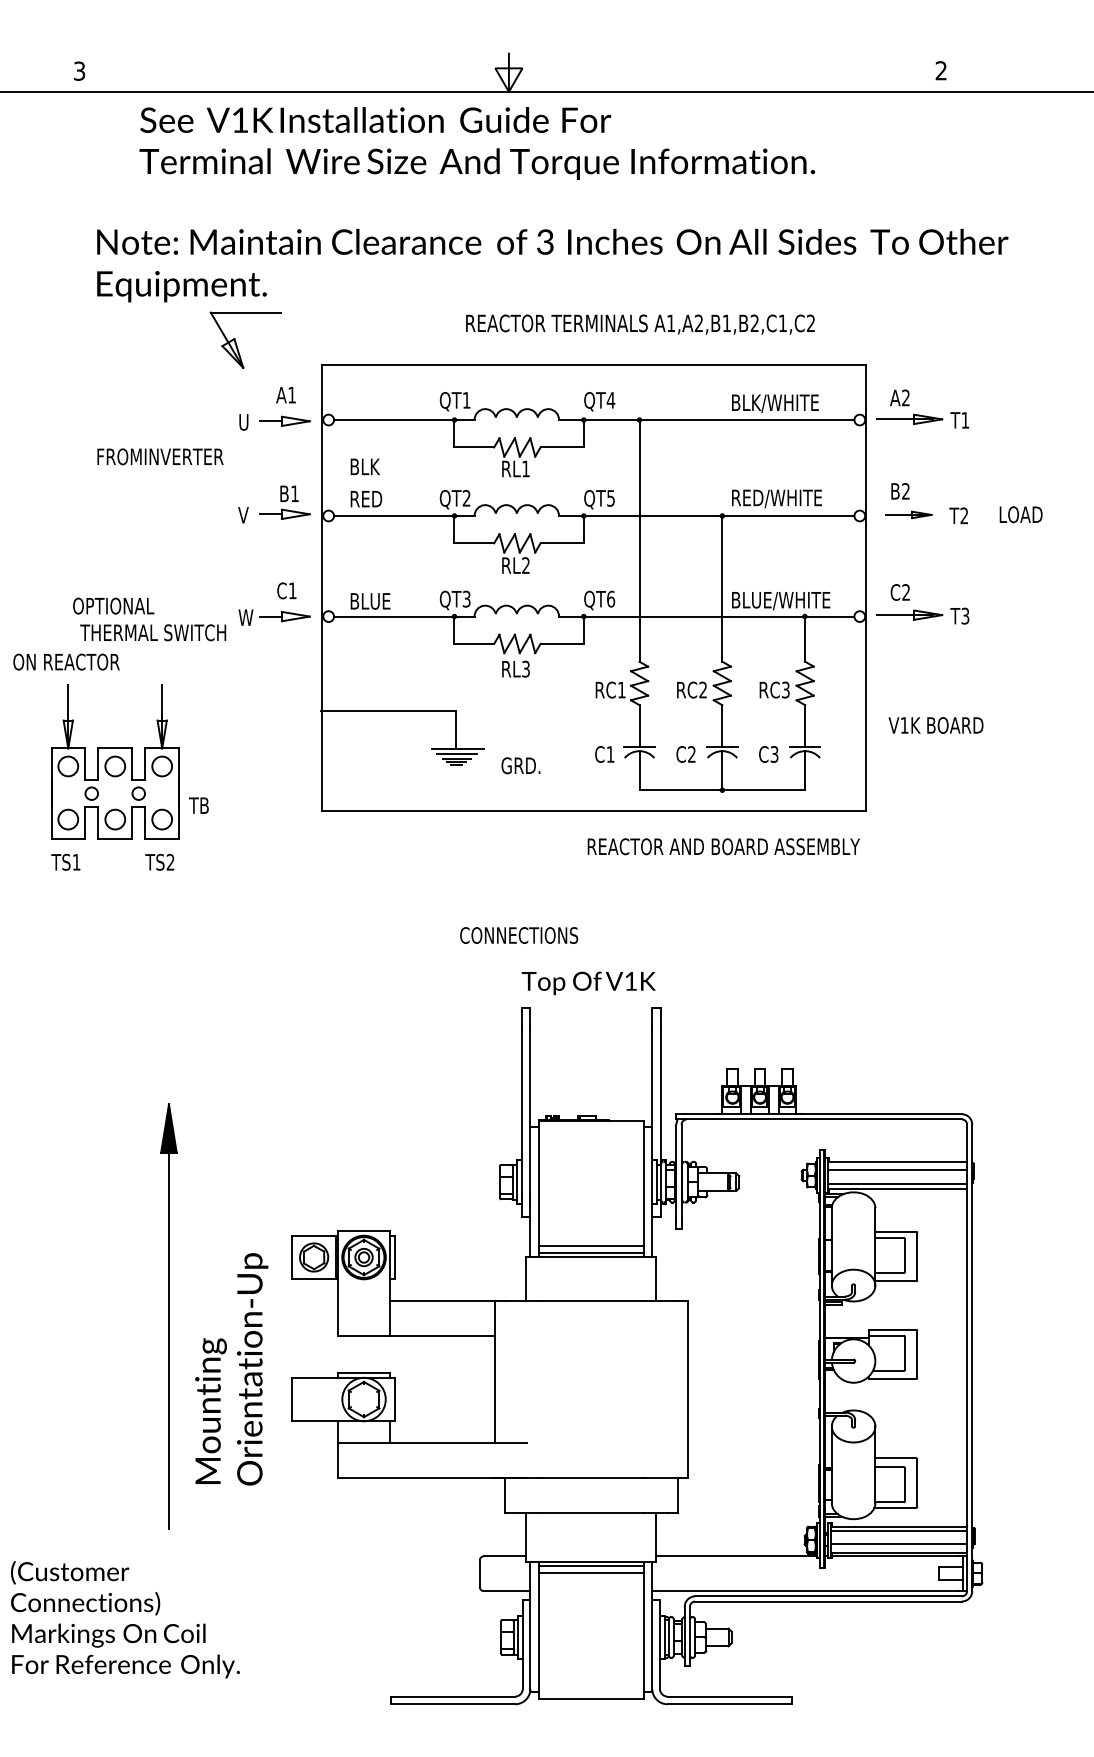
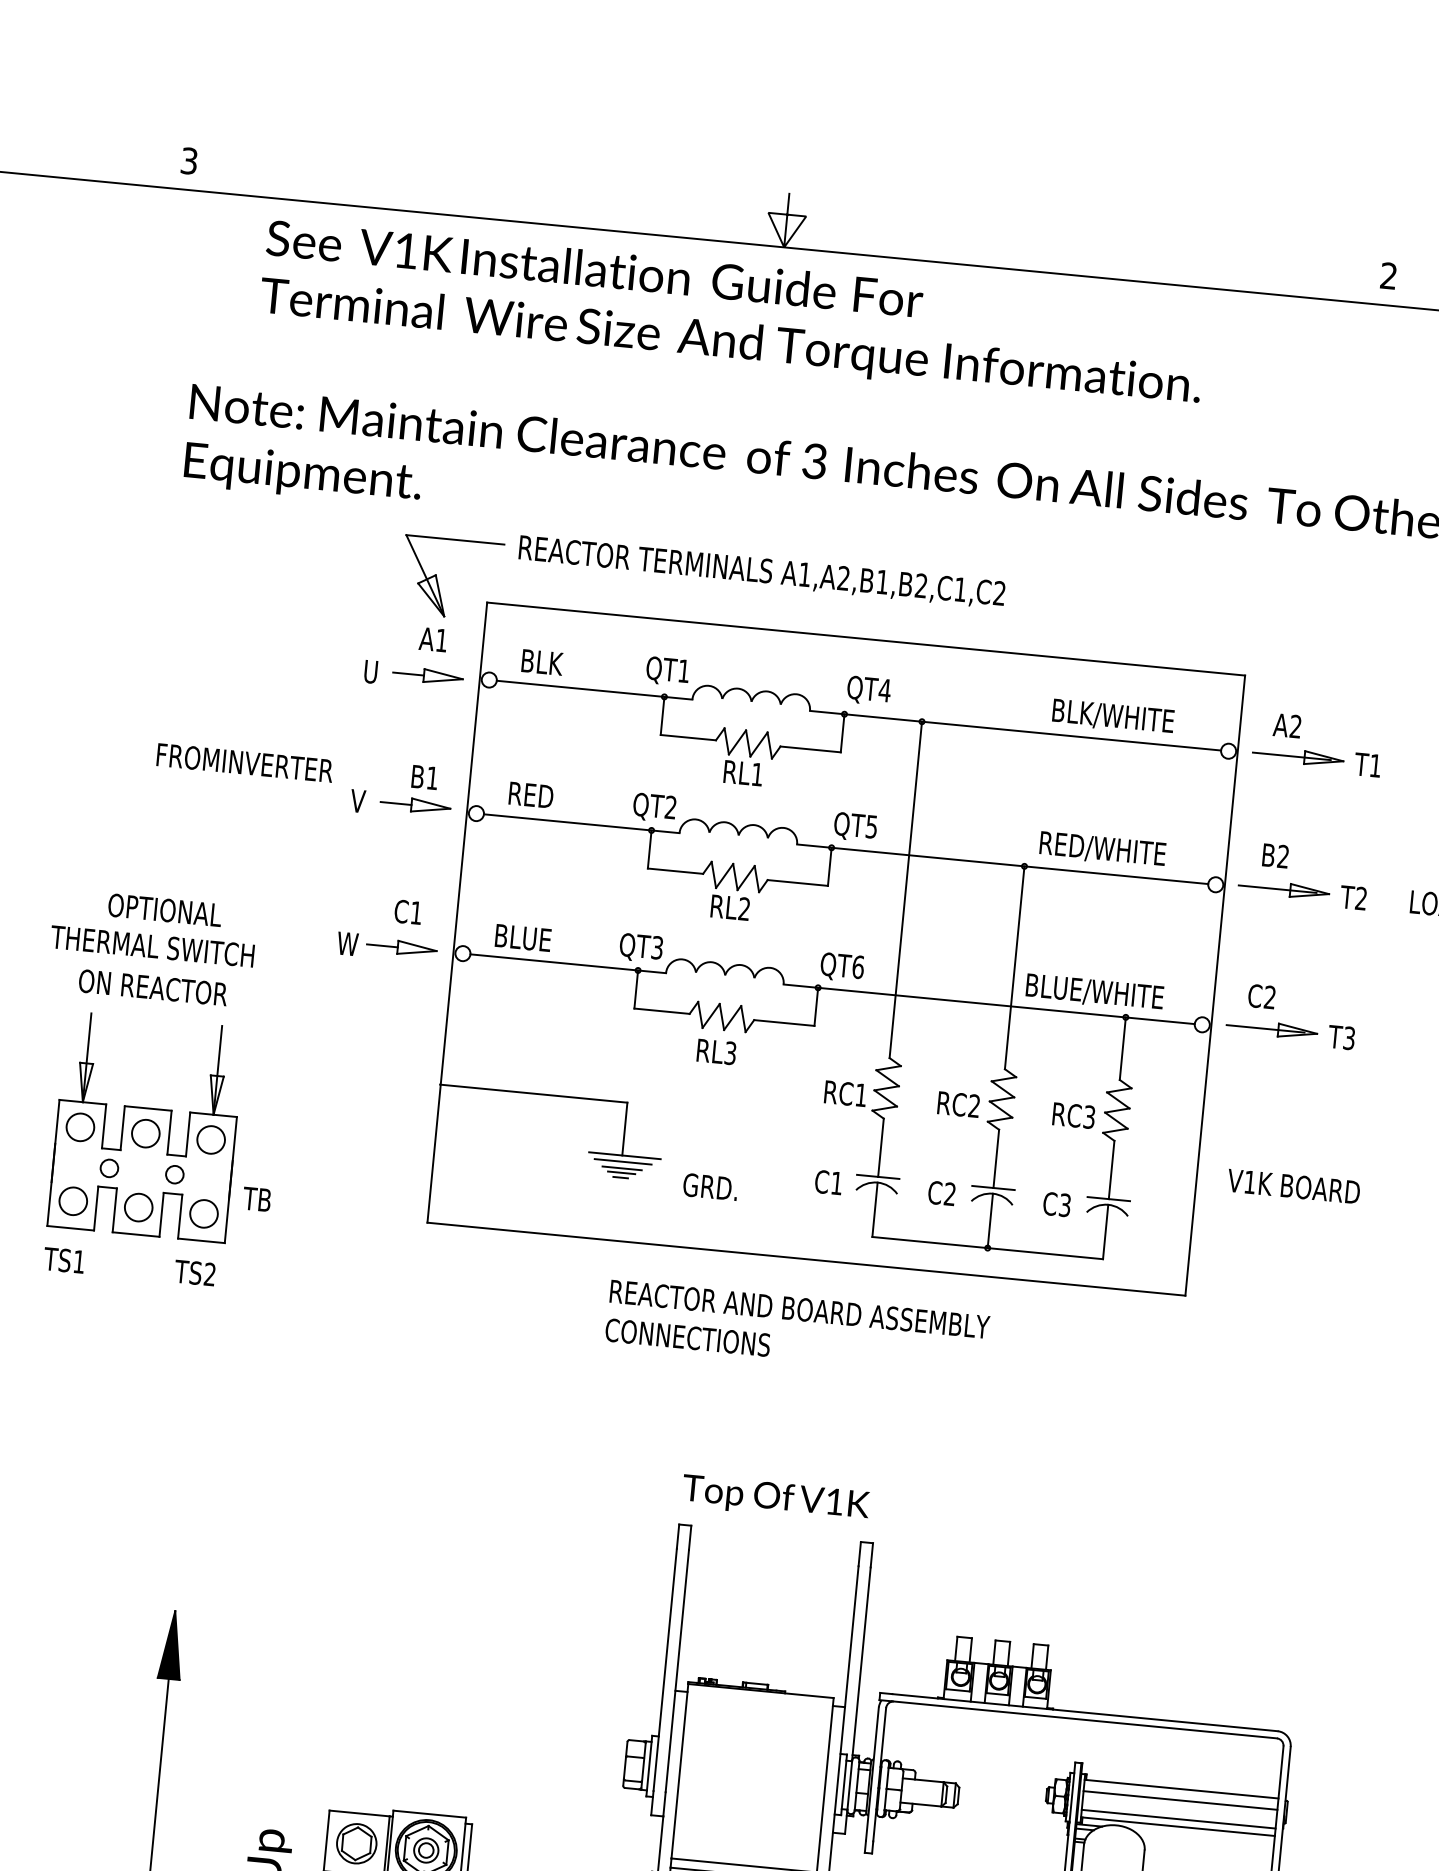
text: (640, 324) -> (762, 572), moved
part: (236, 341) -> (438, 578), moved
text: (160, 456) -> (245, 762), moved
text: (364, 466) -> (541, 661), moved
part: (908, 514) -> (1283, 889), size x1.43
text: (153, 632) -> (152, 946), moved
text: (66, 661) -> (153, 986), moved
text: (723, 846) -> (799, 1309), moved
text: (519, 935) -> (688, 1337), moved

